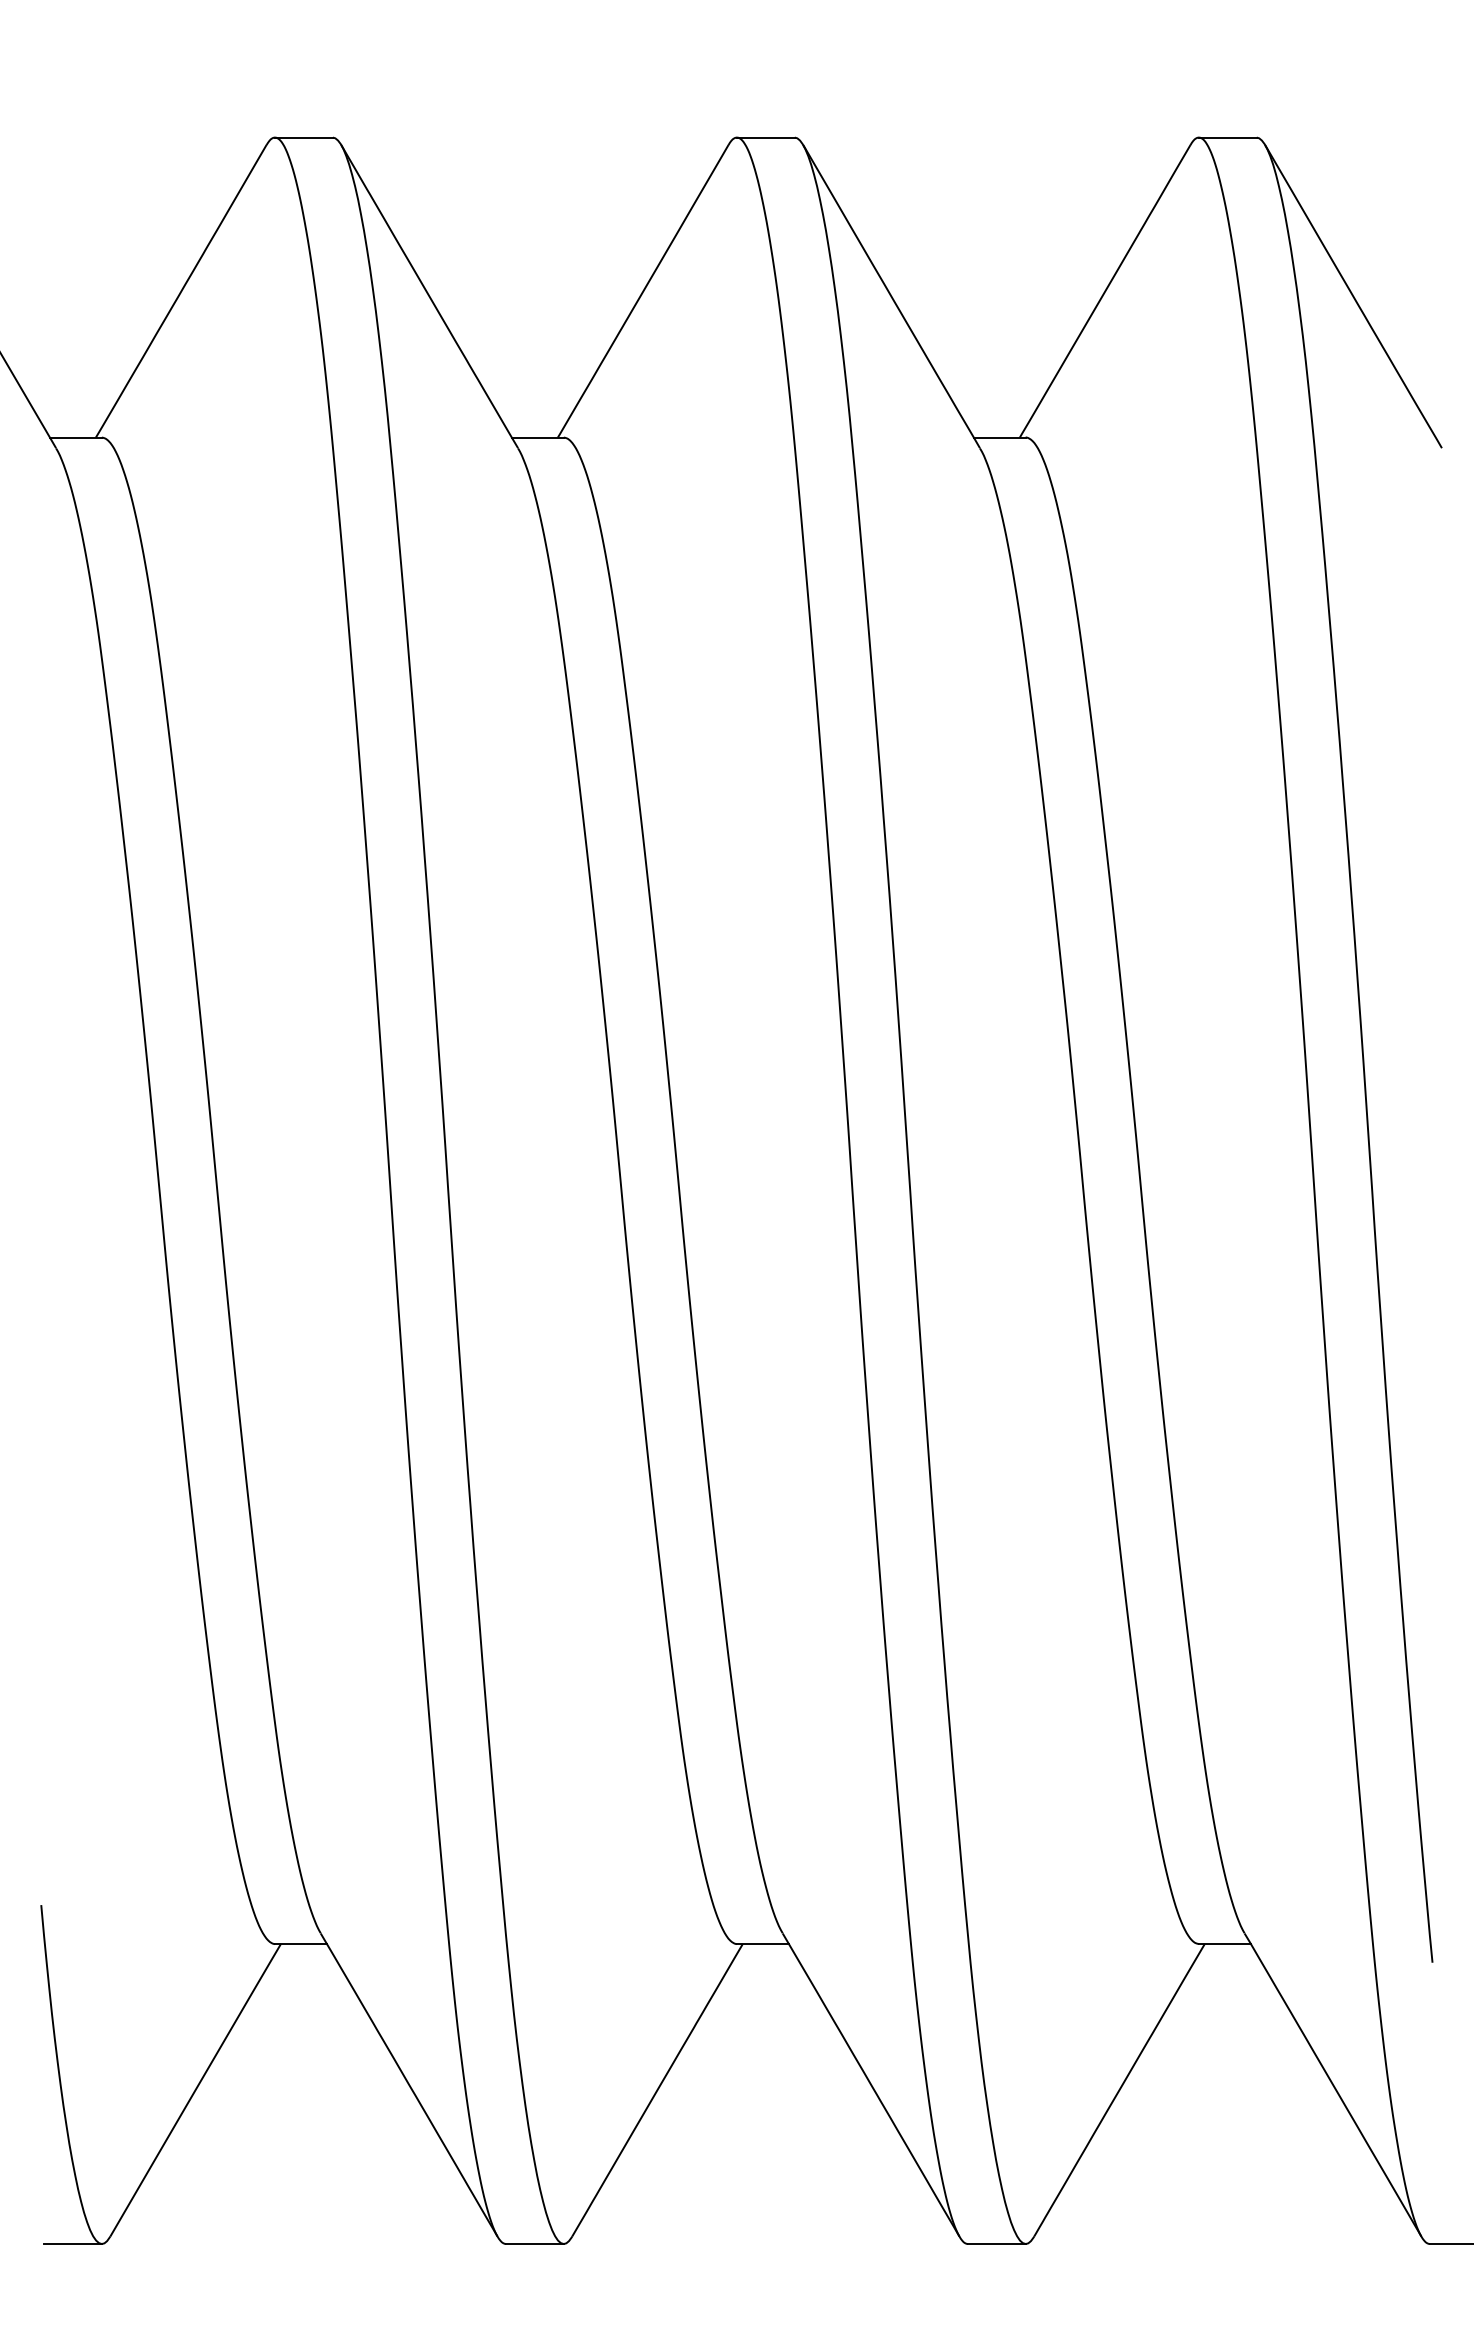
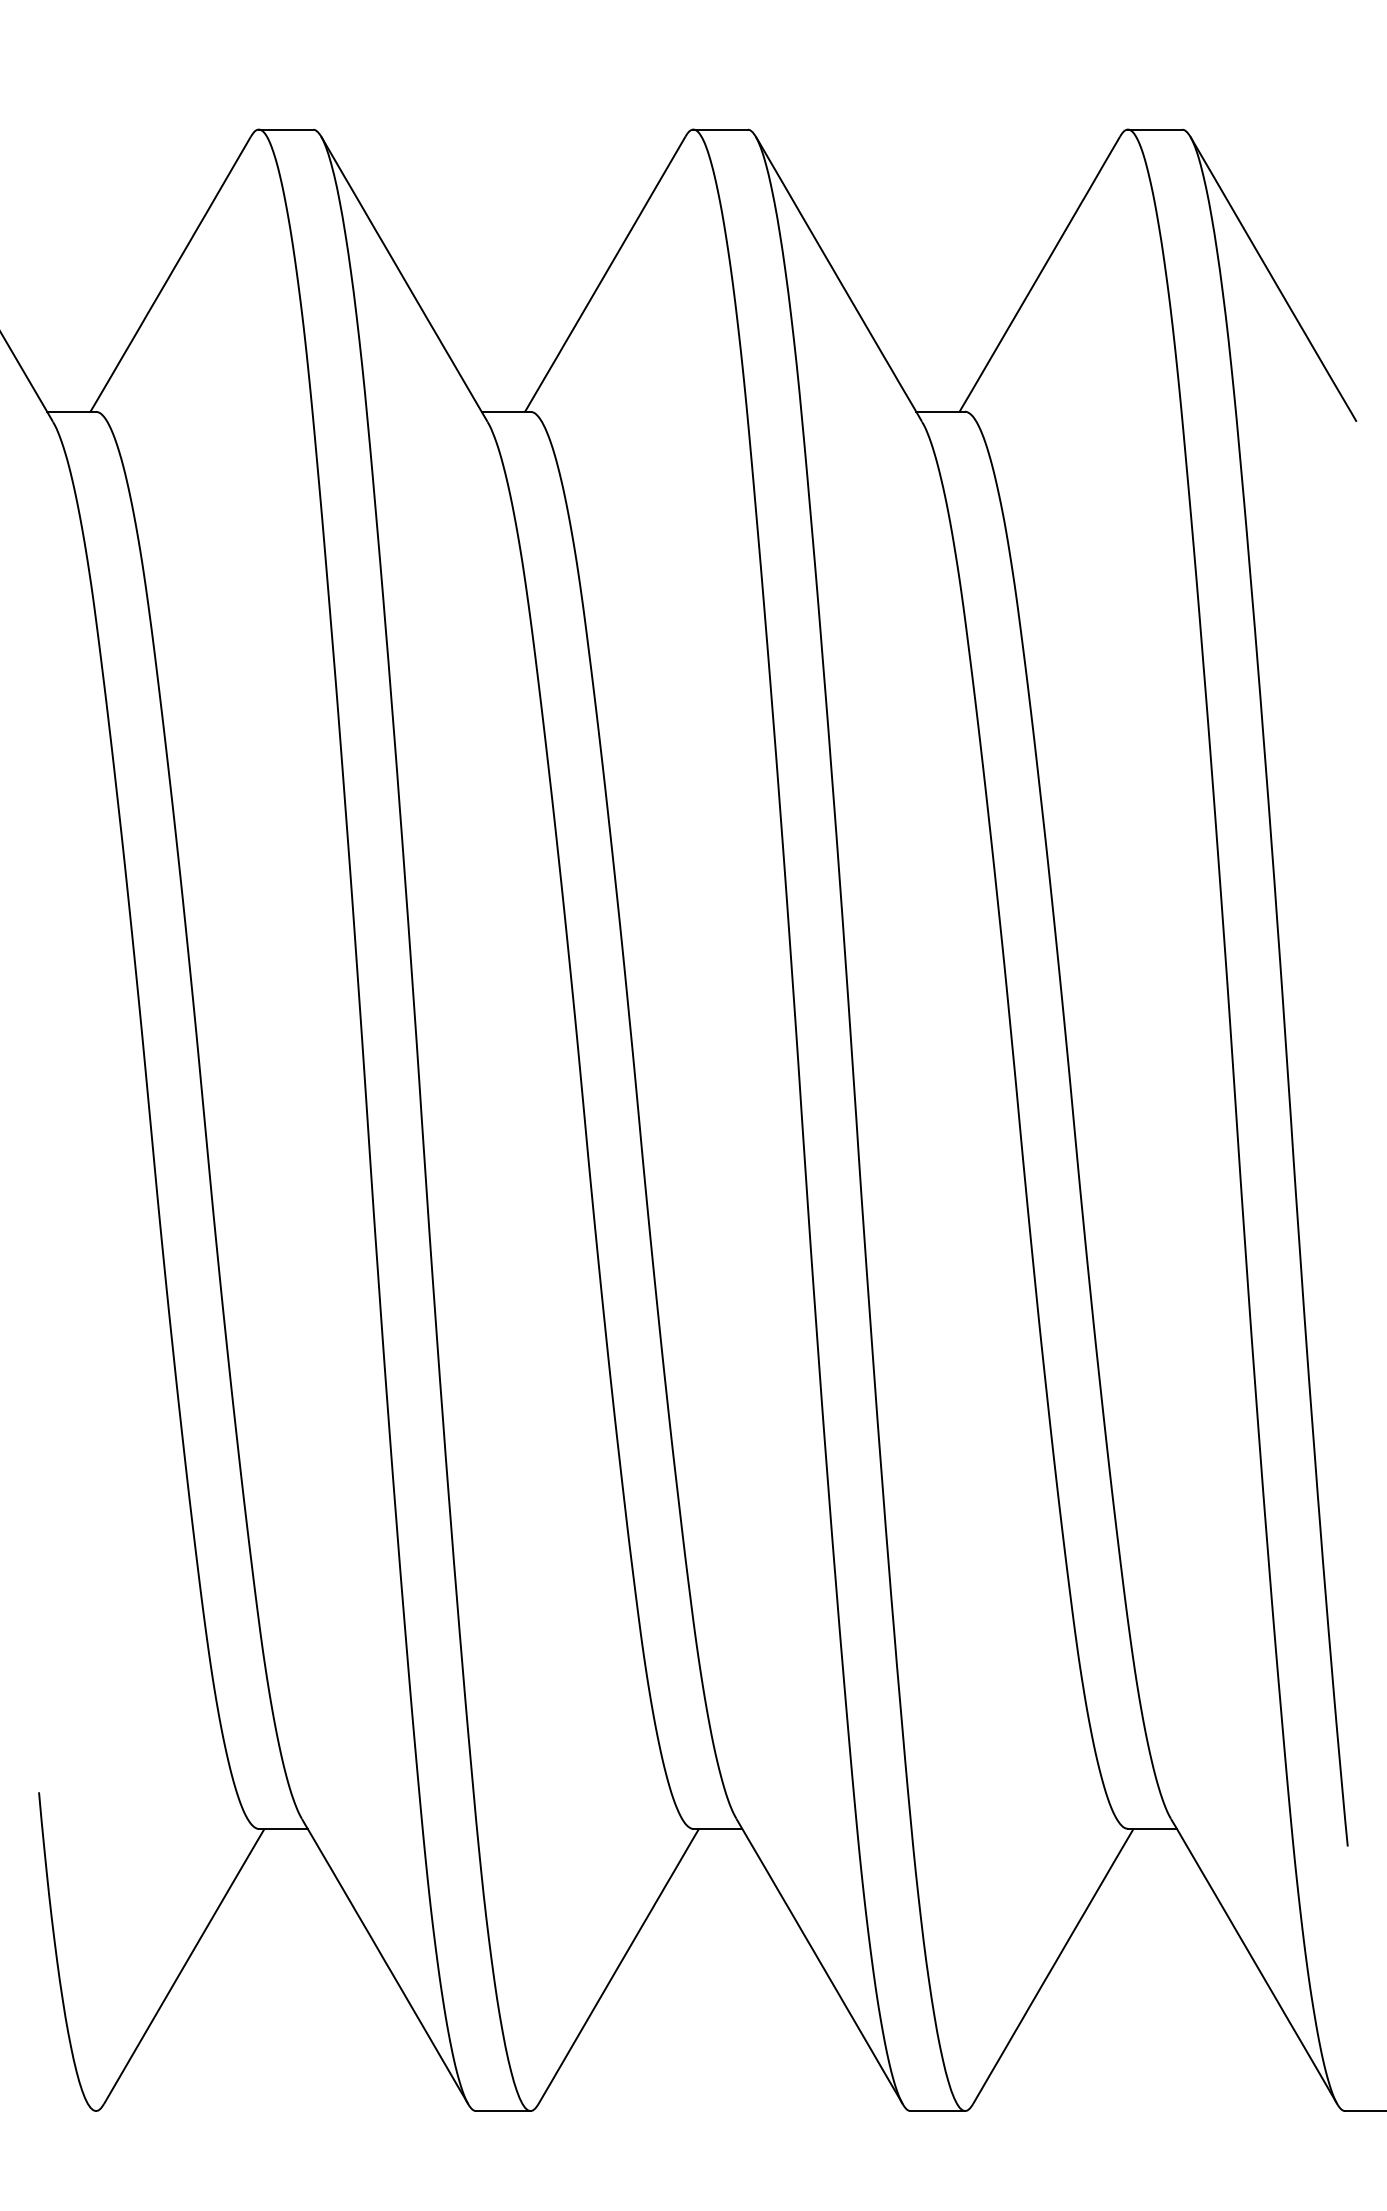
line: (72, 2244) -> (68, 2111), removed

